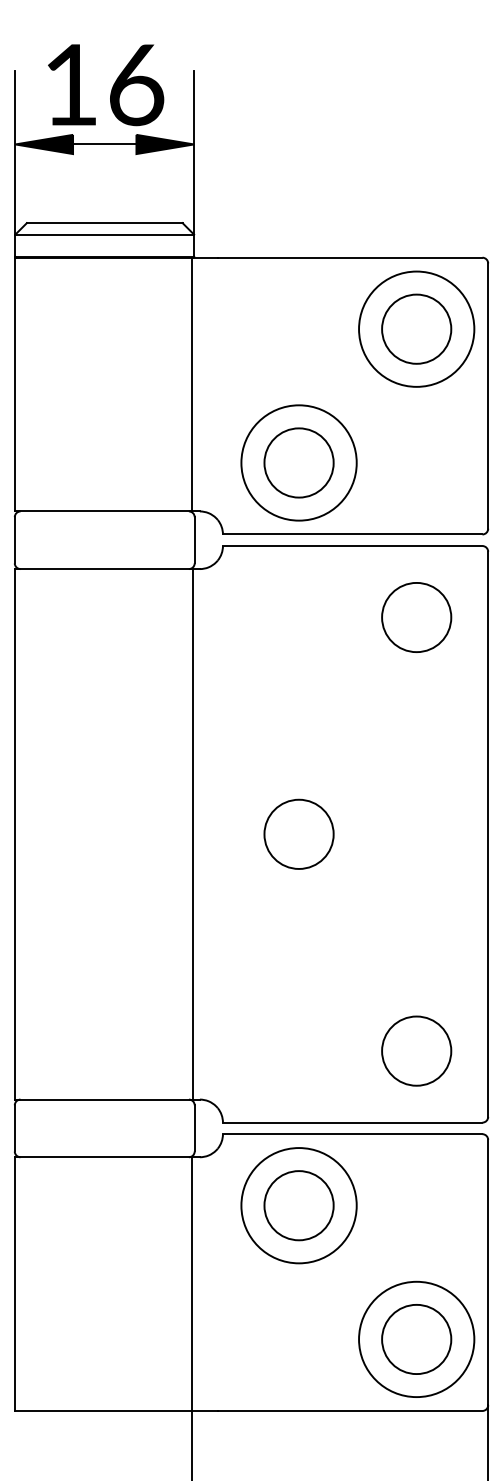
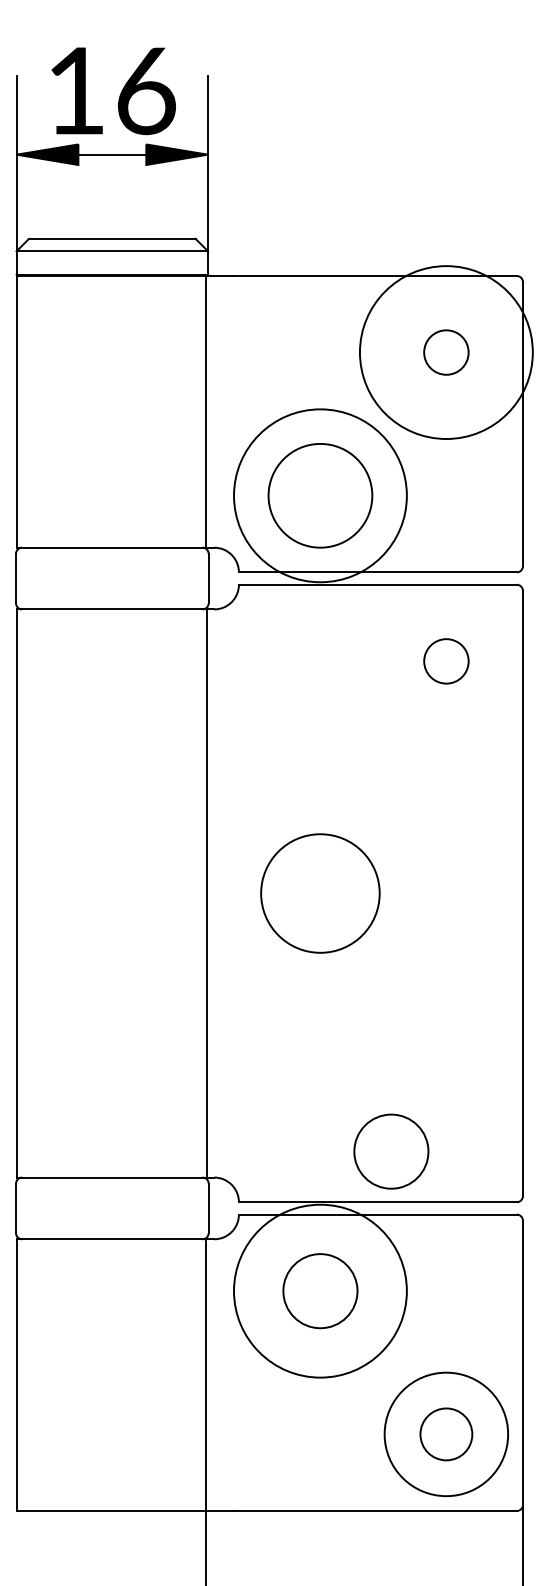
circle: (416, 329) -> (446, 352), size x0.6
circle: (416, 329) -> (446, 352), size x1.4
circle: (299, 462) -> (320, 495), size x1.4
circle: (299, 462) -> (320, 495), size x1.4
circle: (416, 617) -> (446, 661), size x0.6
circle: (299, 834) -> (320, 893), size x1.6
circle: (416, 1050) -> (391, 1151), moved
circle: (299, 1205) -> (320, 1290), size x1.4
circle: (416, 1339) -> (446, 1434), size x0.7

